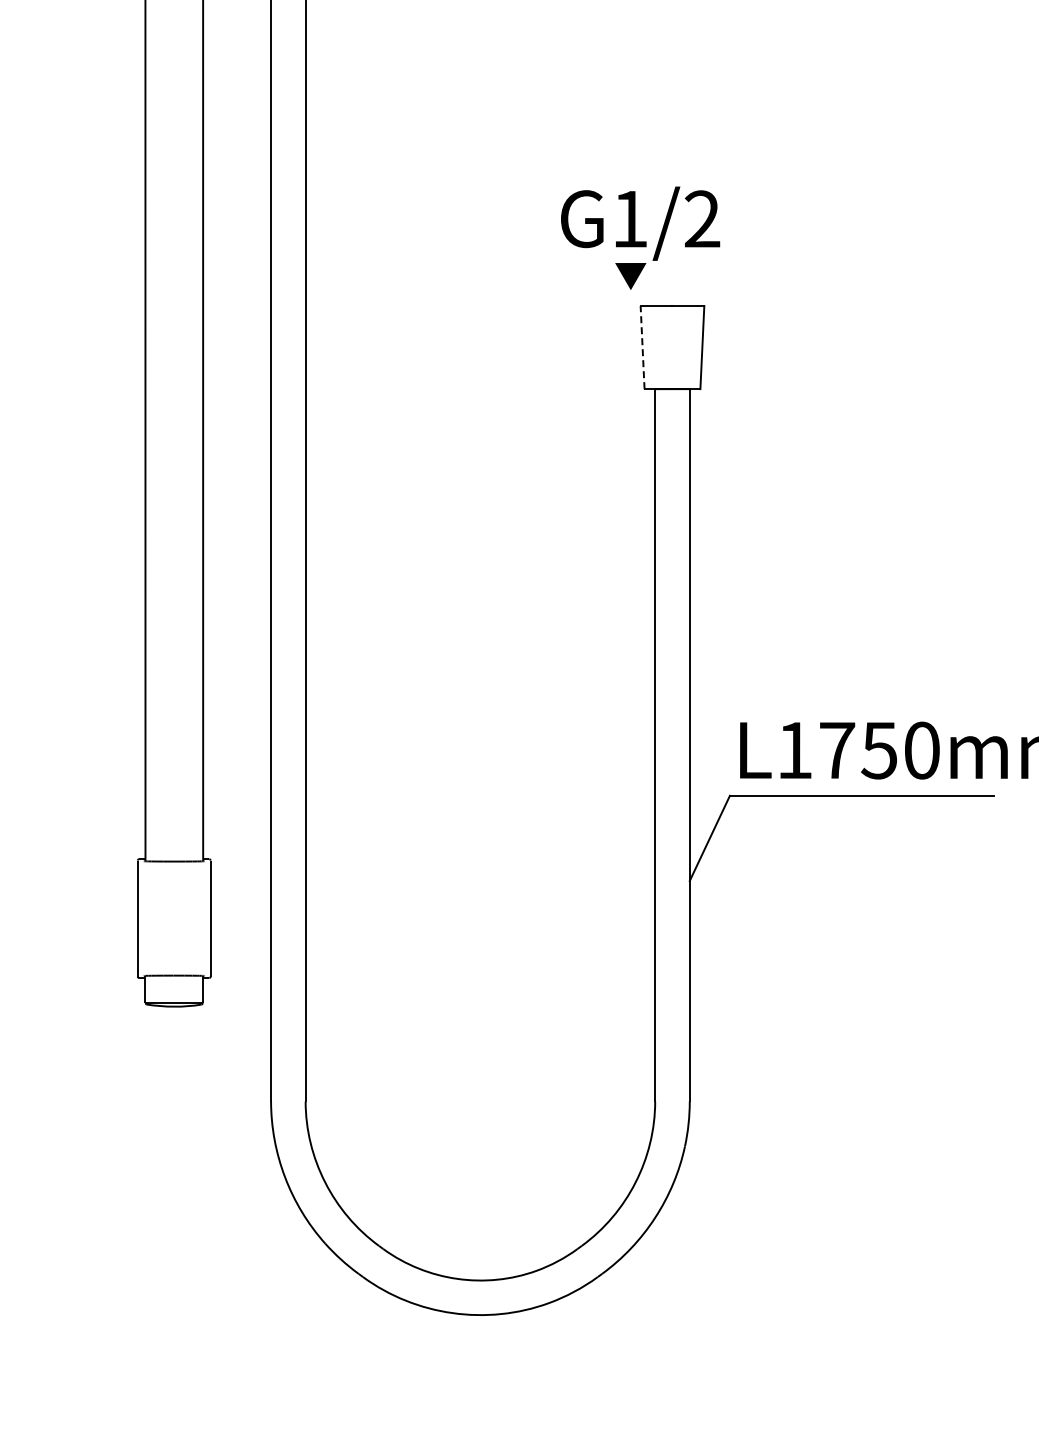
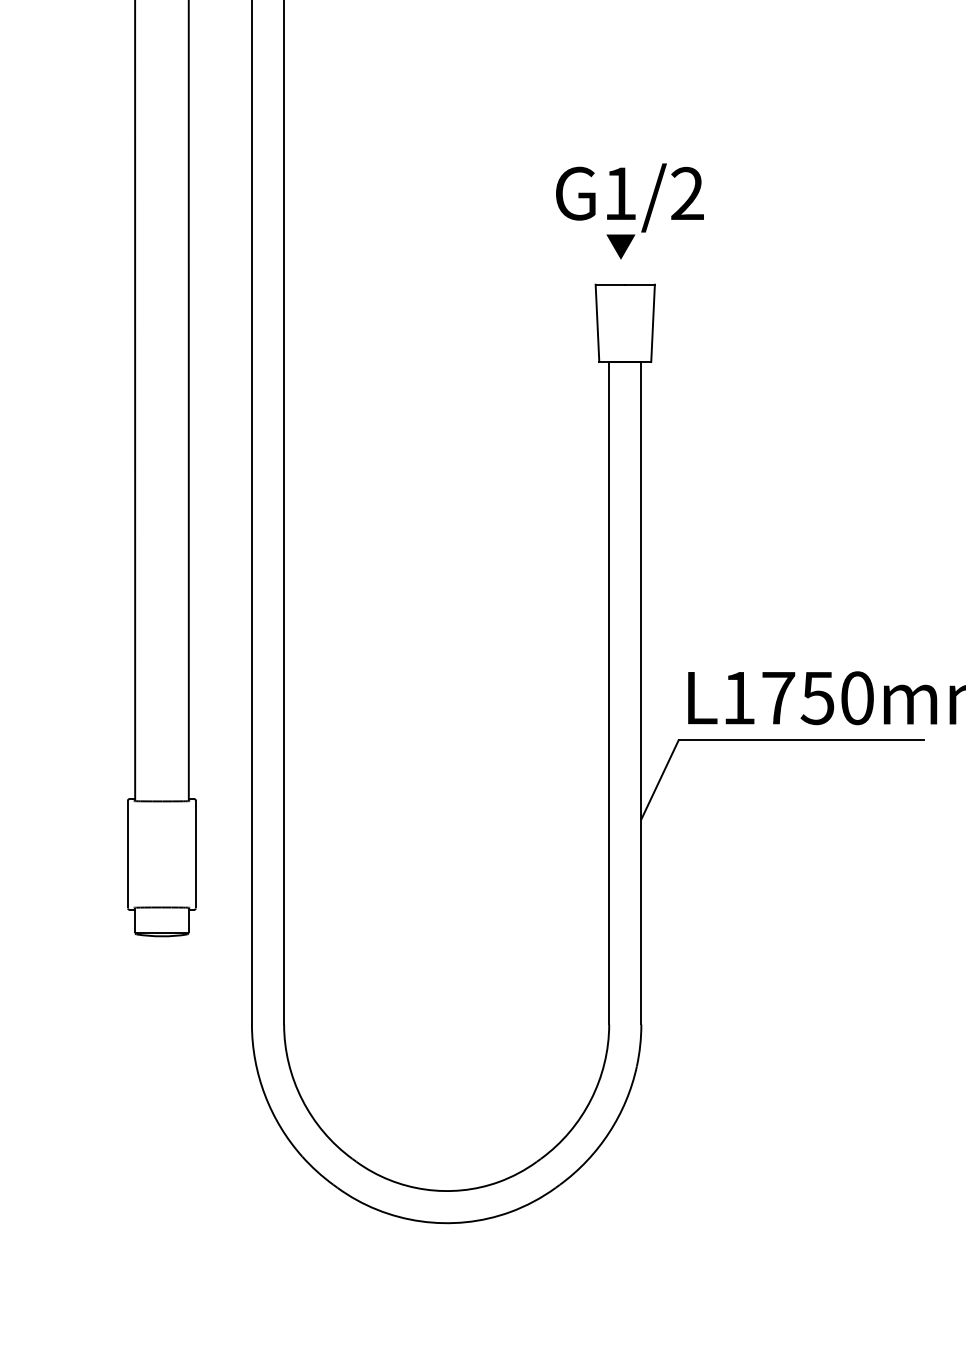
text: (640, 237) -> (629, 210), moved
line: (642, 347) -> (597, 323), dashed -> solid

